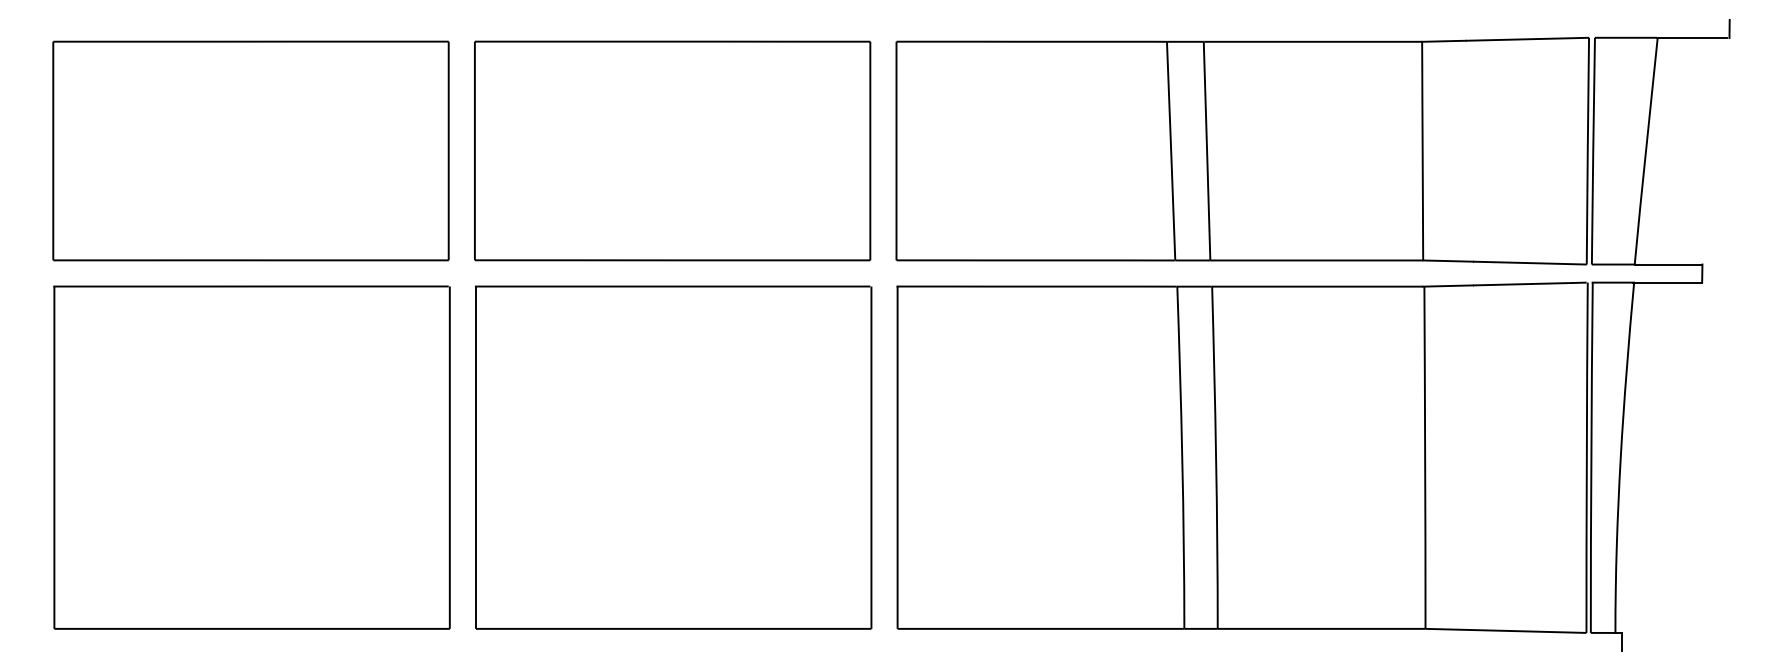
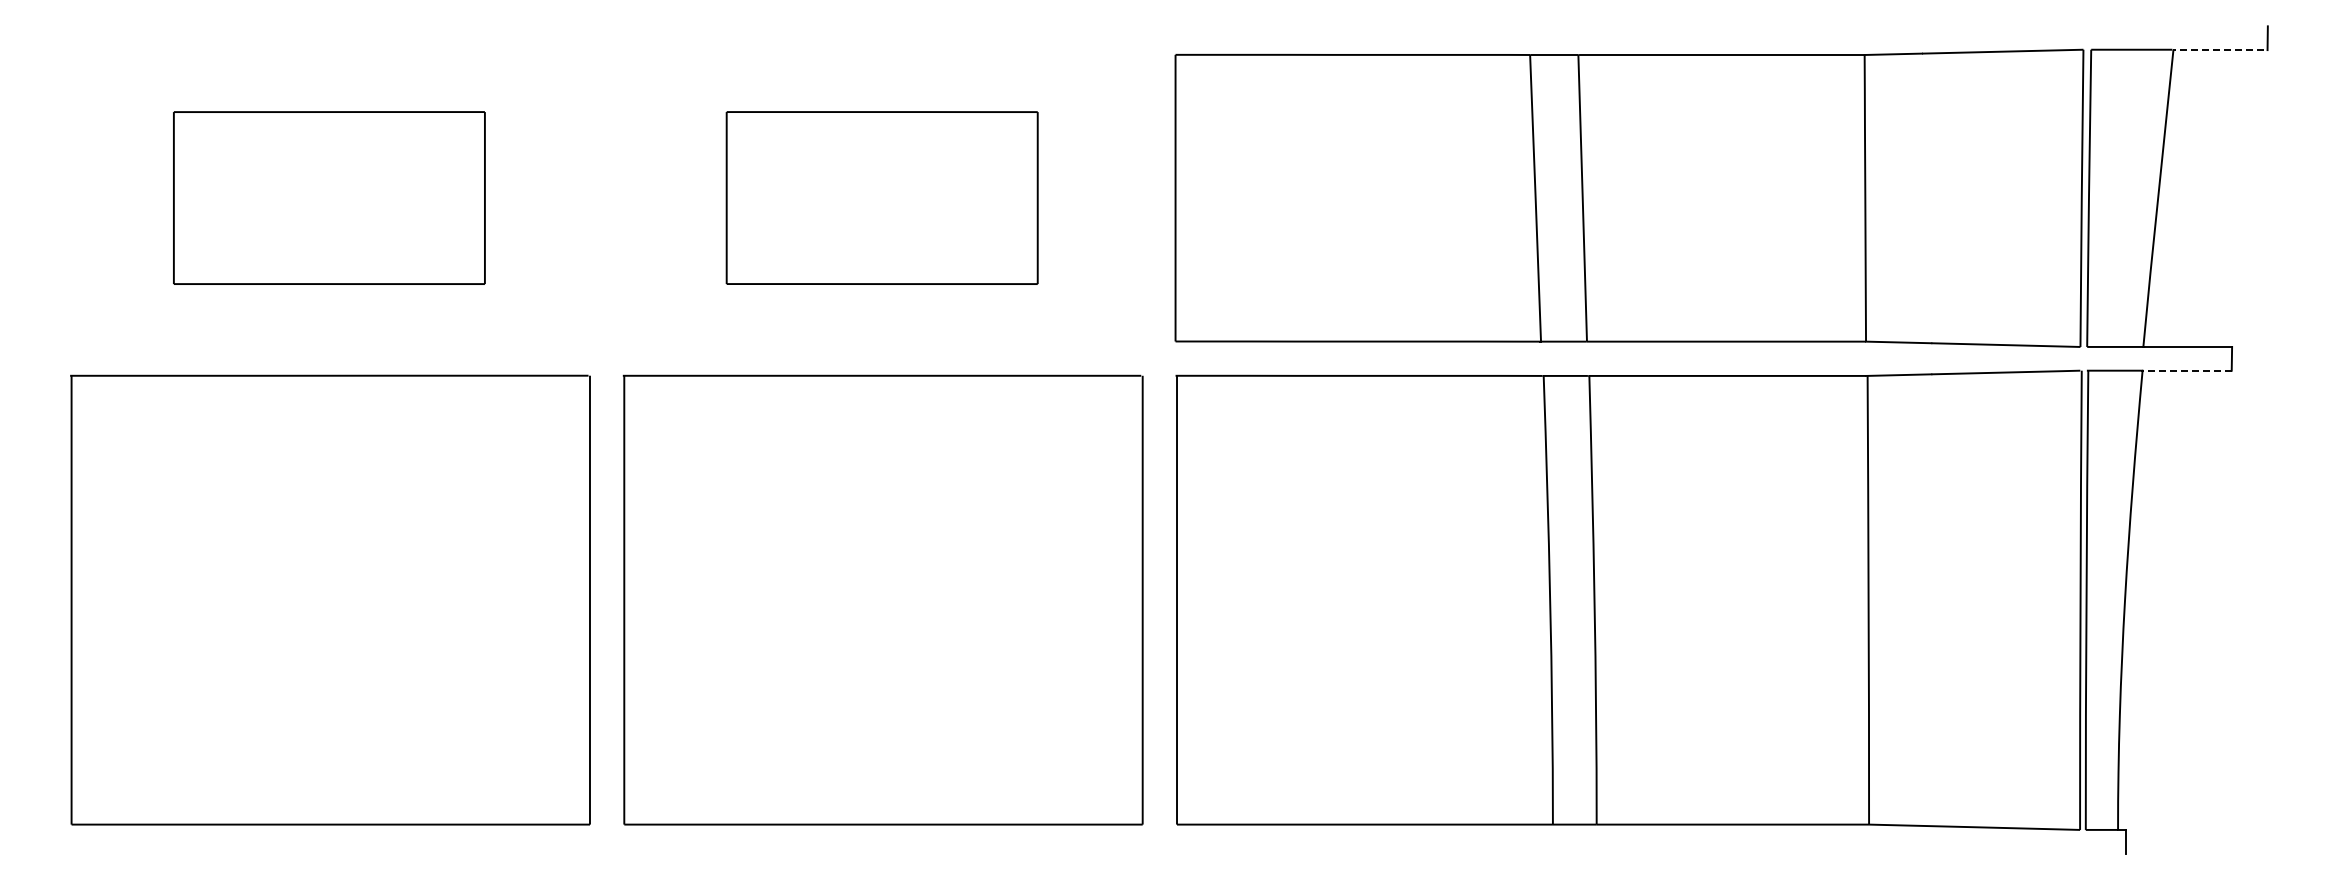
line: (1691, 37) -> (2217, 49), solid -> dashed
part: (251, 150) -> (329, 197), size x0.6
part: (672, 150) -> (882, 197), size x0.6
line: (1666, 282) -> (2185, 370), solid -> dashed

